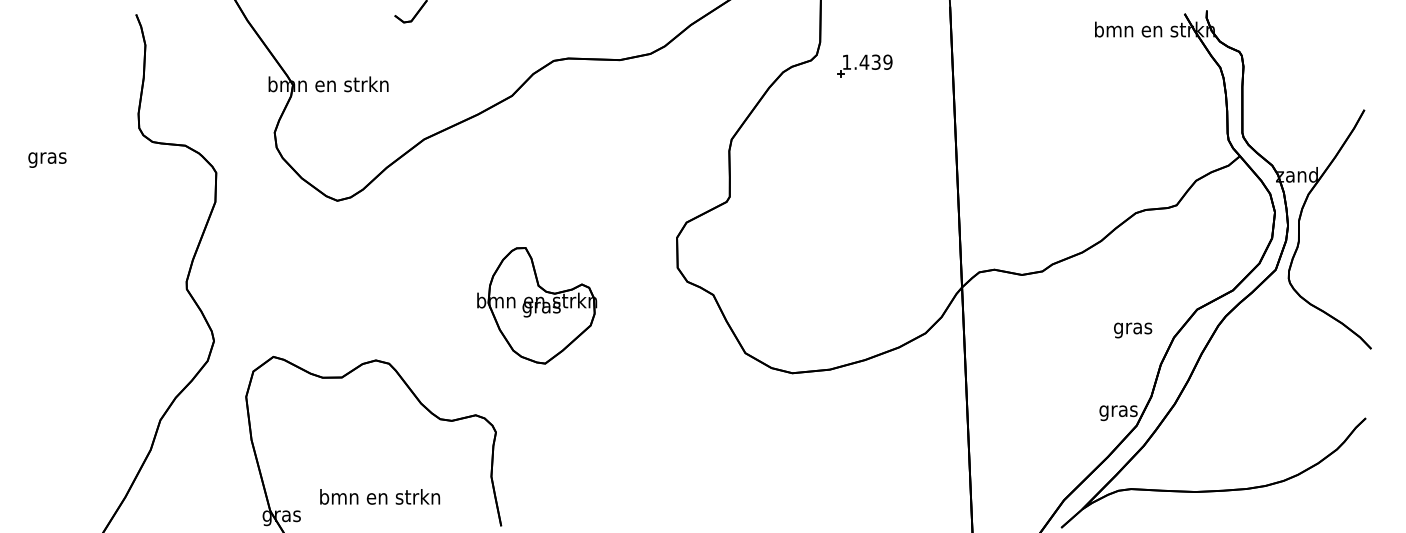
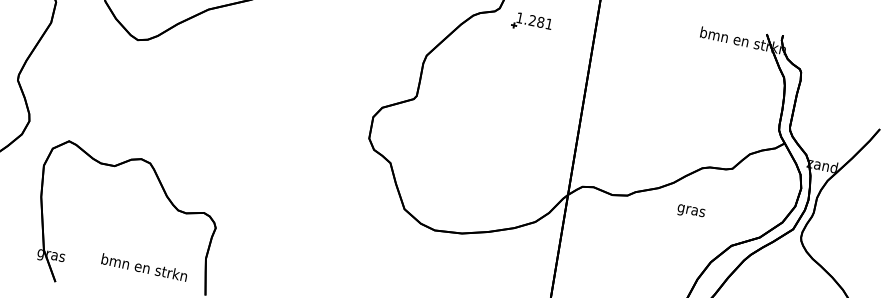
text: (875, 61) -> (540, 21), 1.439 -> 1.281
part: (537, 305) -> (264, 144), removed
text: (1133, 330) -> (691, 212), moved
text: (379, 496) -> (144, 267), moved

